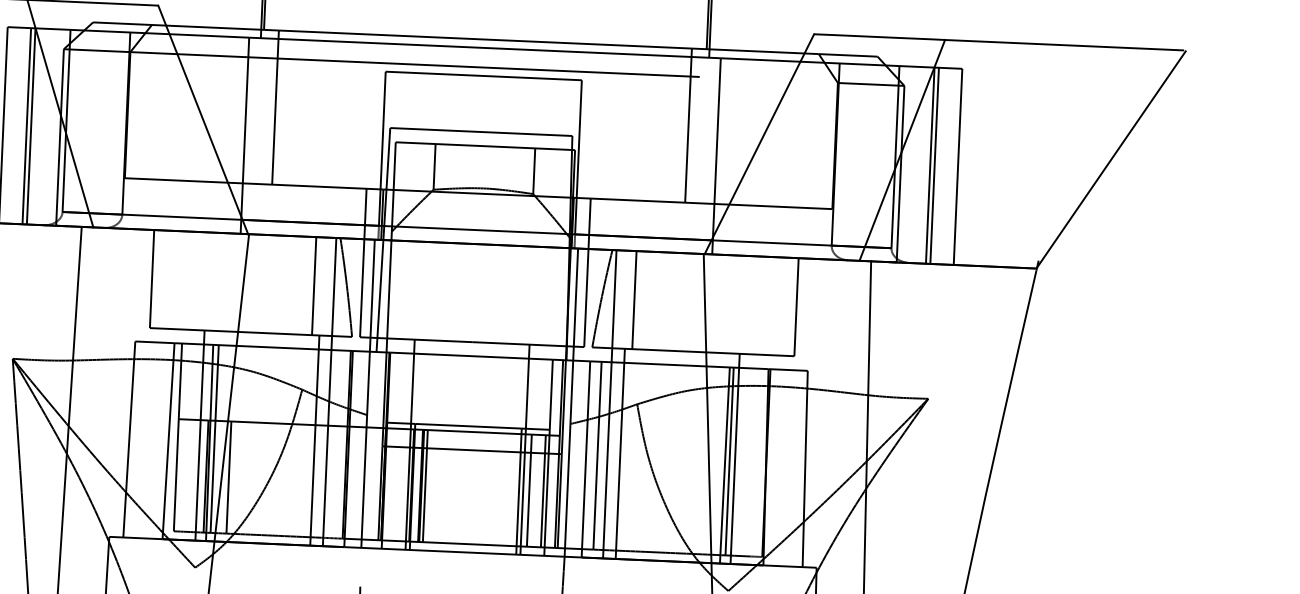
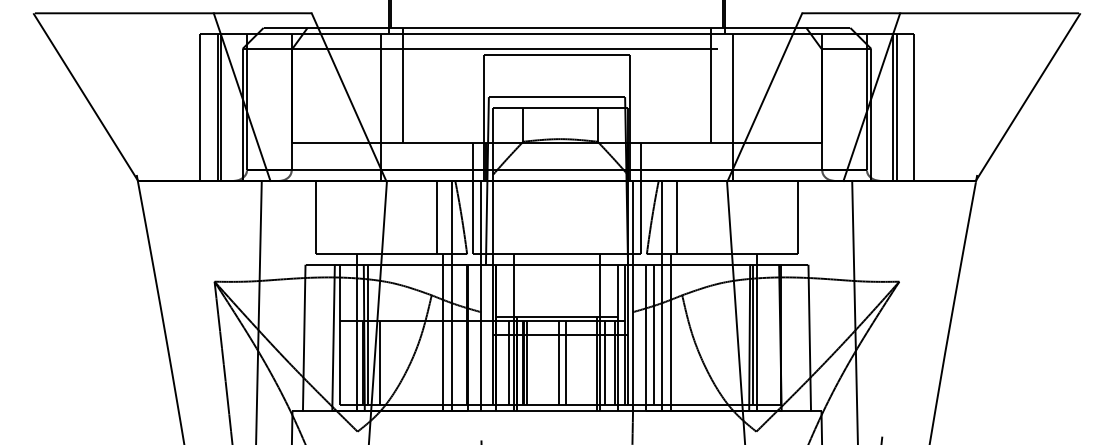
line: (402, 485) -> (509, 363), added
line: (469, 488) -> (559, 363), added
line: (477, 488) -> (565, 363), added

